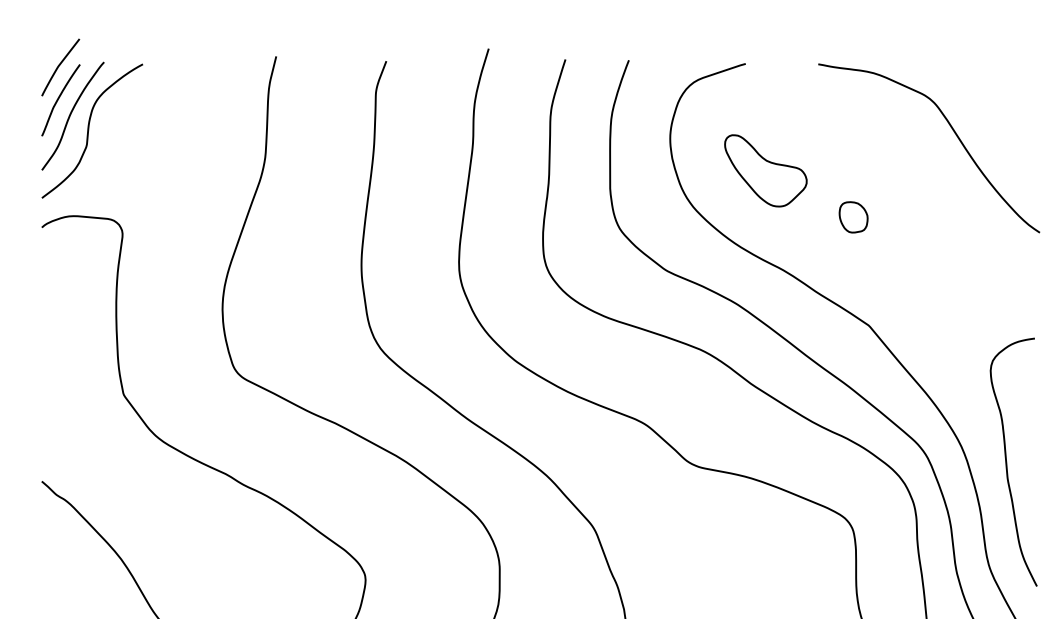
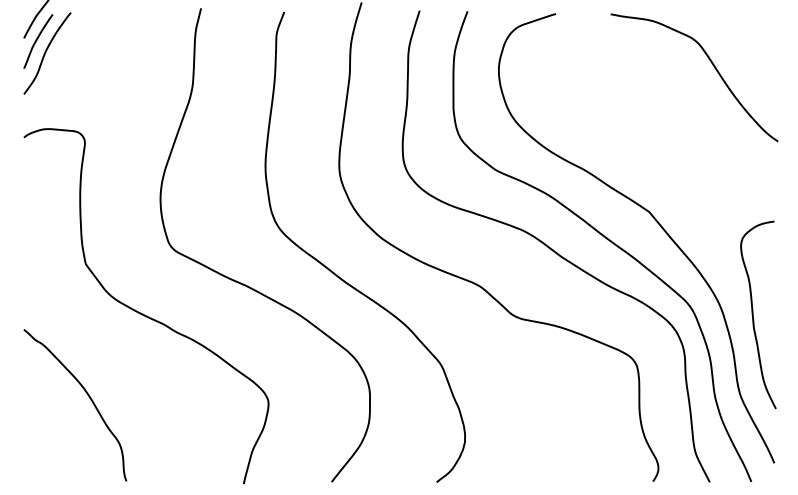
curve: (88, 130) -> (59, 64), removed
part: (765, 170) -> (570, 94), removed
part: (853, 216) -> (637, 129), removed

